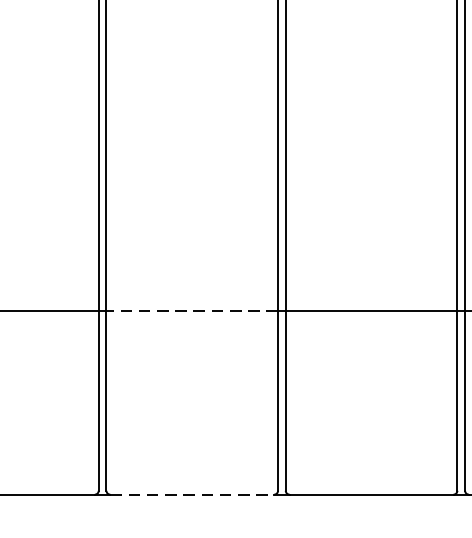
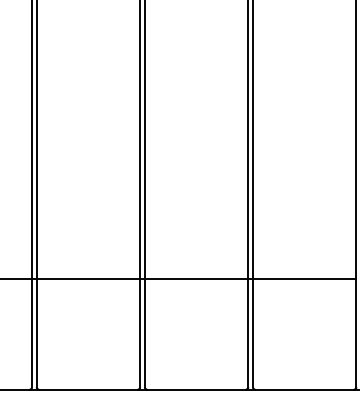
line: (192, 312) -> (88, 279), dashed -> solid
line: (192, 494) -> (88, 389), dashed -> solid

